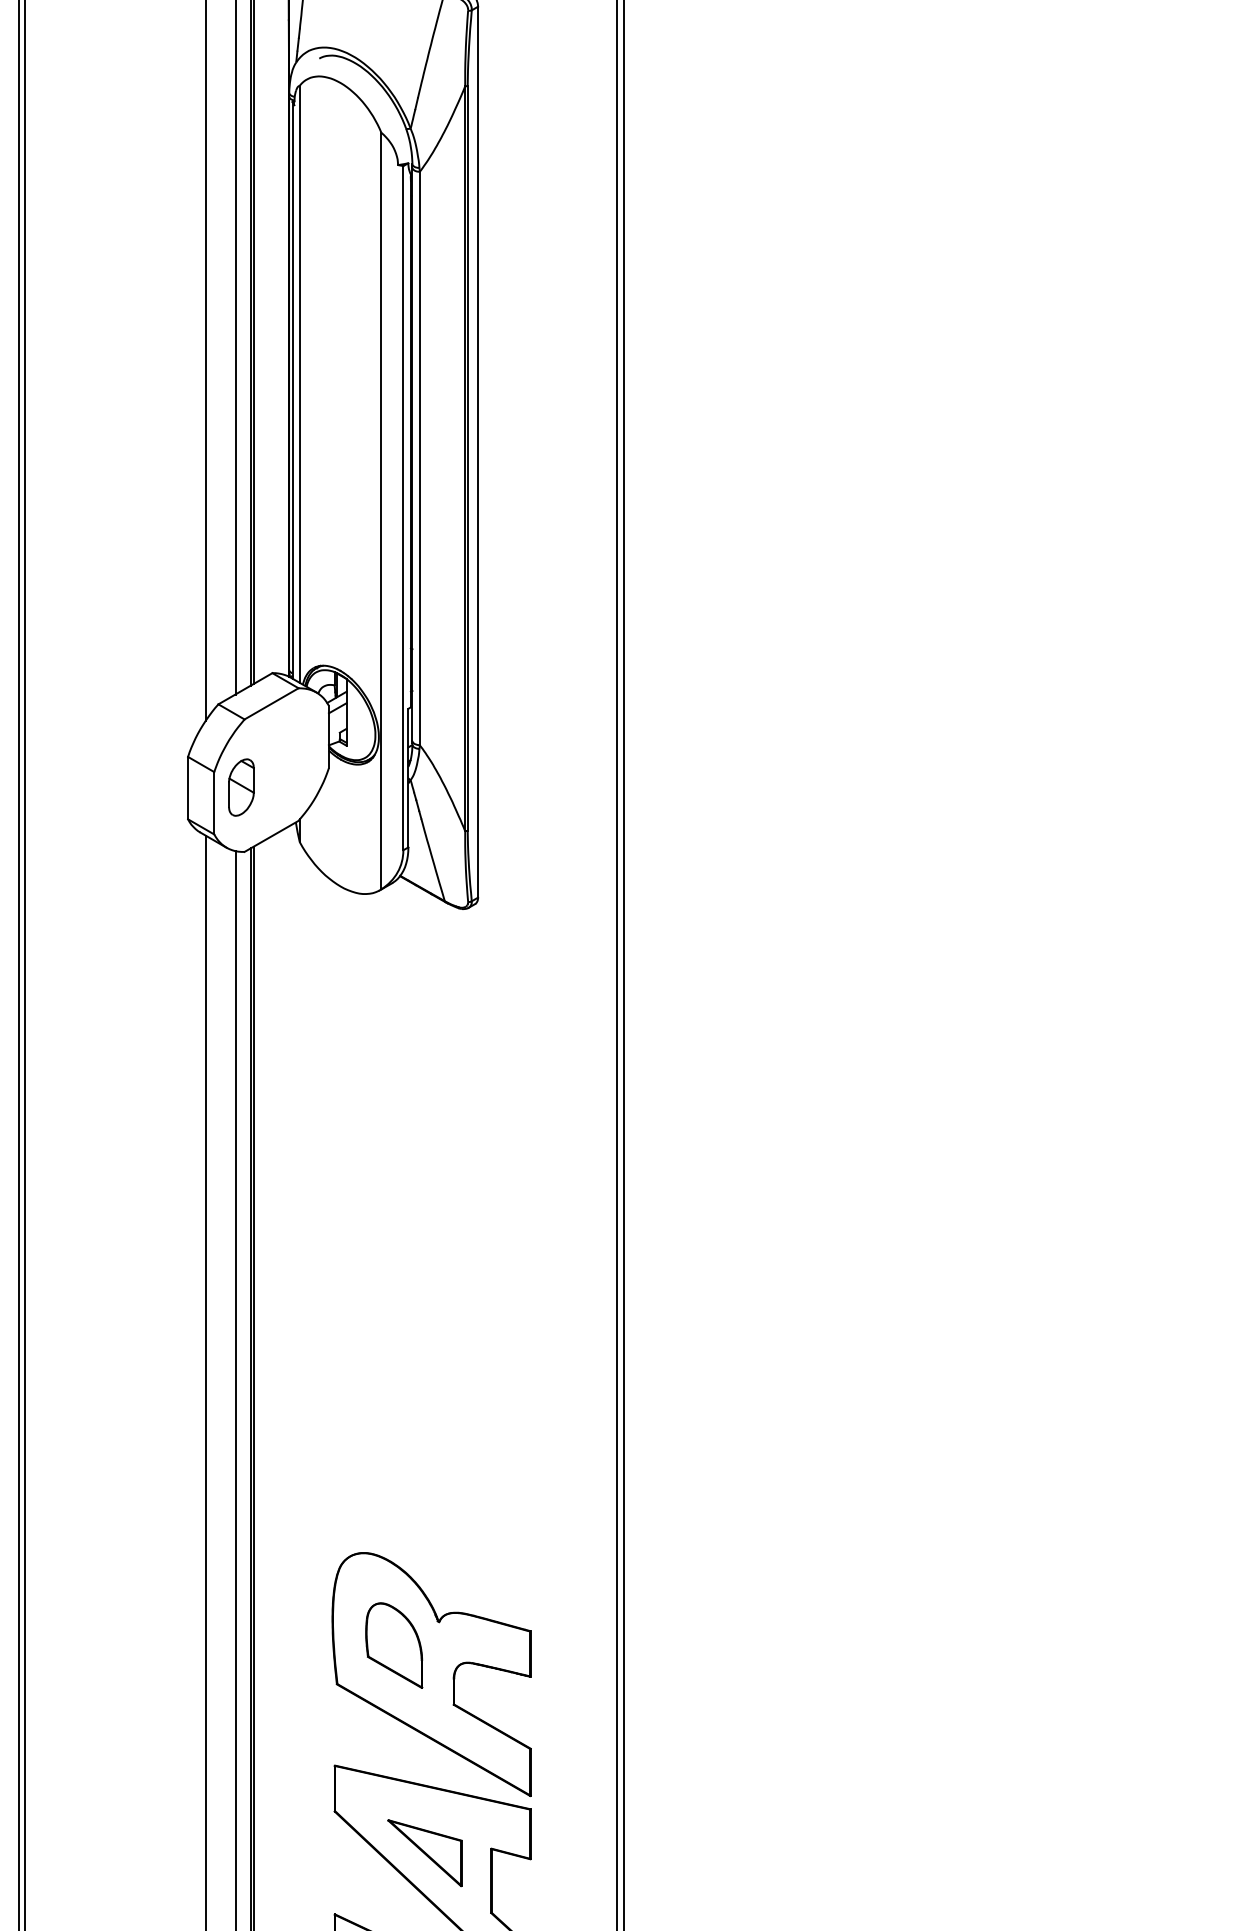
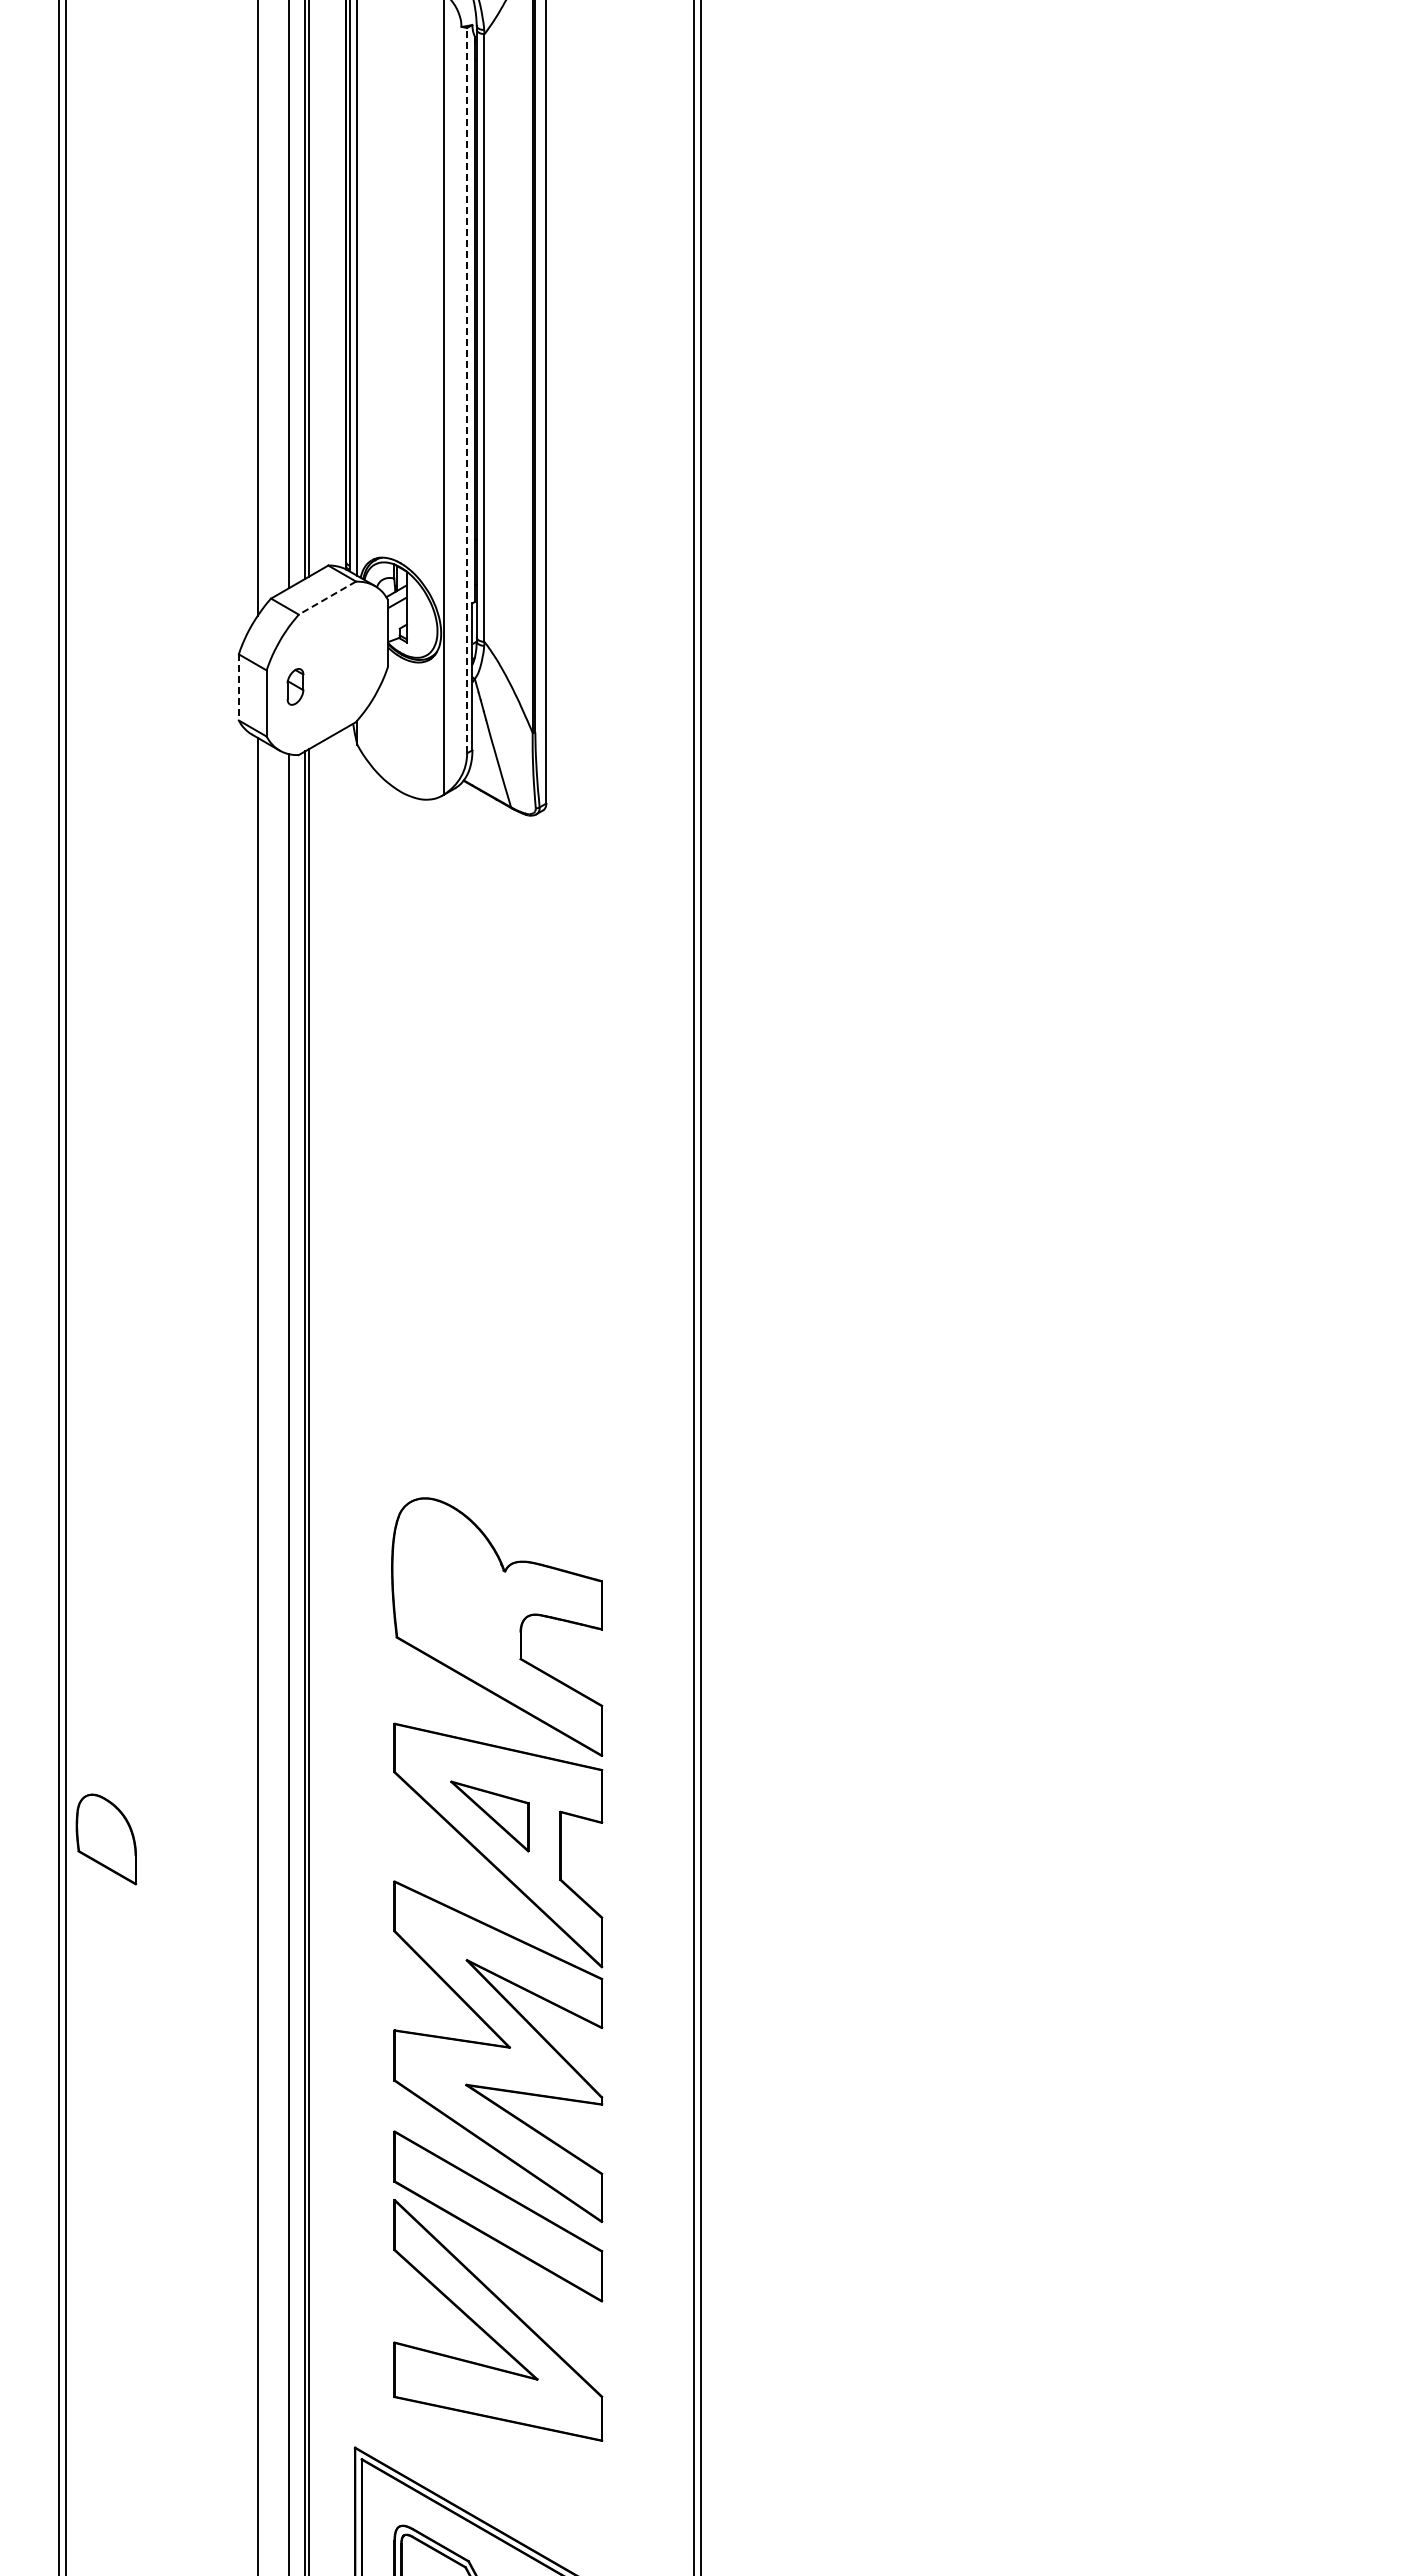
line: (403, 508) -> (467, 390), solid -> dashed
line: (271, 704) -> (327, 598), solid -> dashed
part: (241, 787) -> (295, 686), size x0.6
line: (187, 788) -> (238, 687), solid -> dashed
part: (394, 1645) -> (106, 1839), moved

